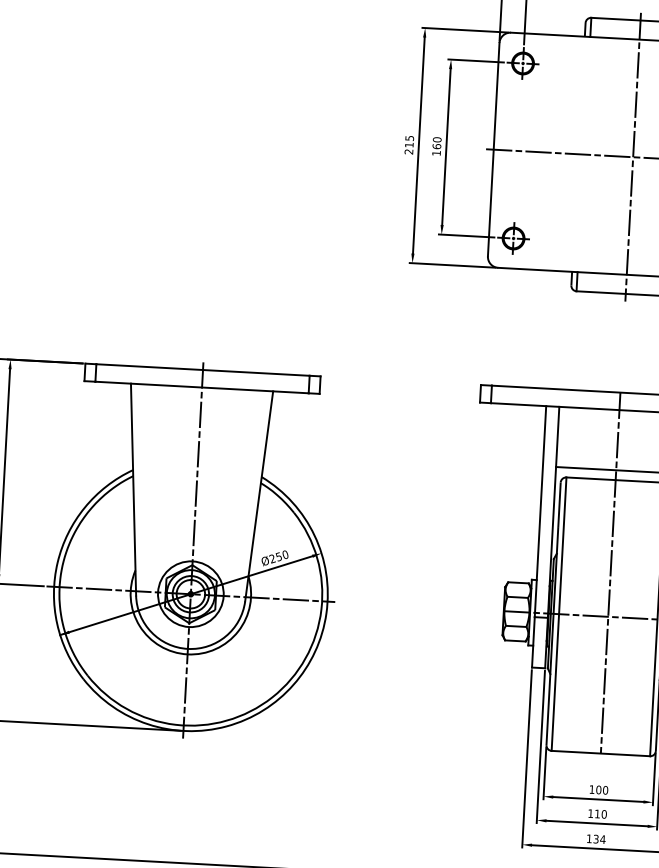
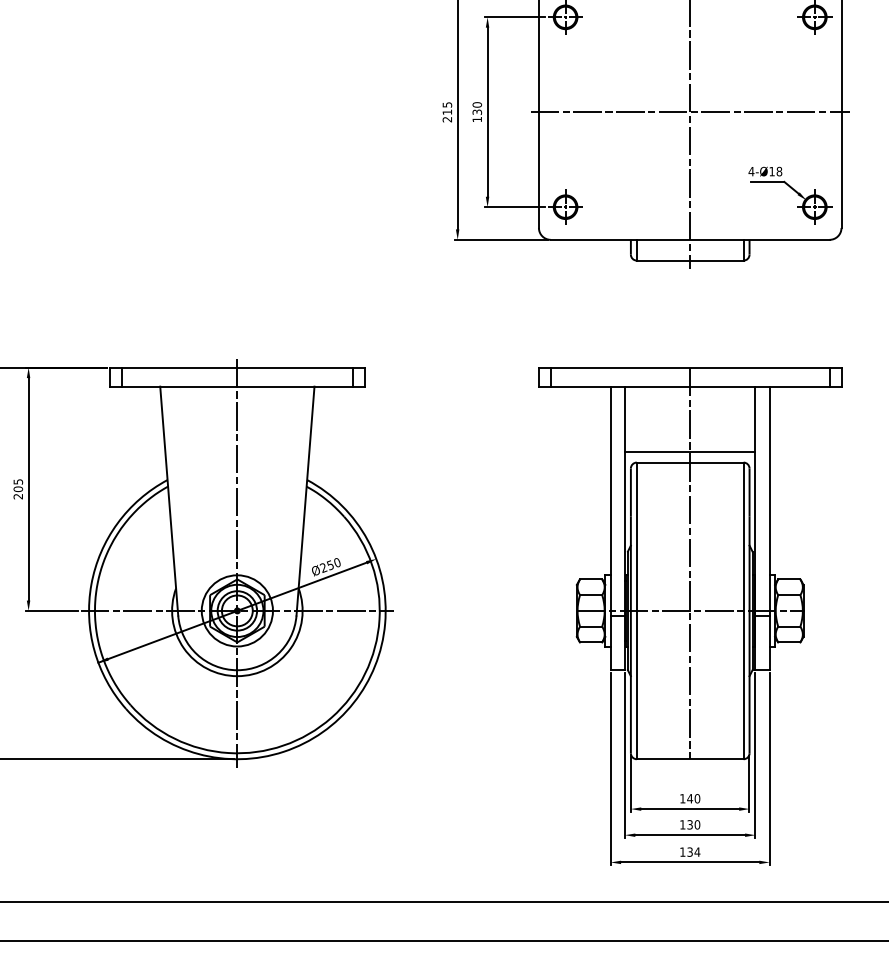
text: (437, 146) -> (477, 112), 160 -> 130
text: (599, 789) -> (690, 798), 100 -> 140
text: (596, 813) -> (689, 824), 110 -> 130

